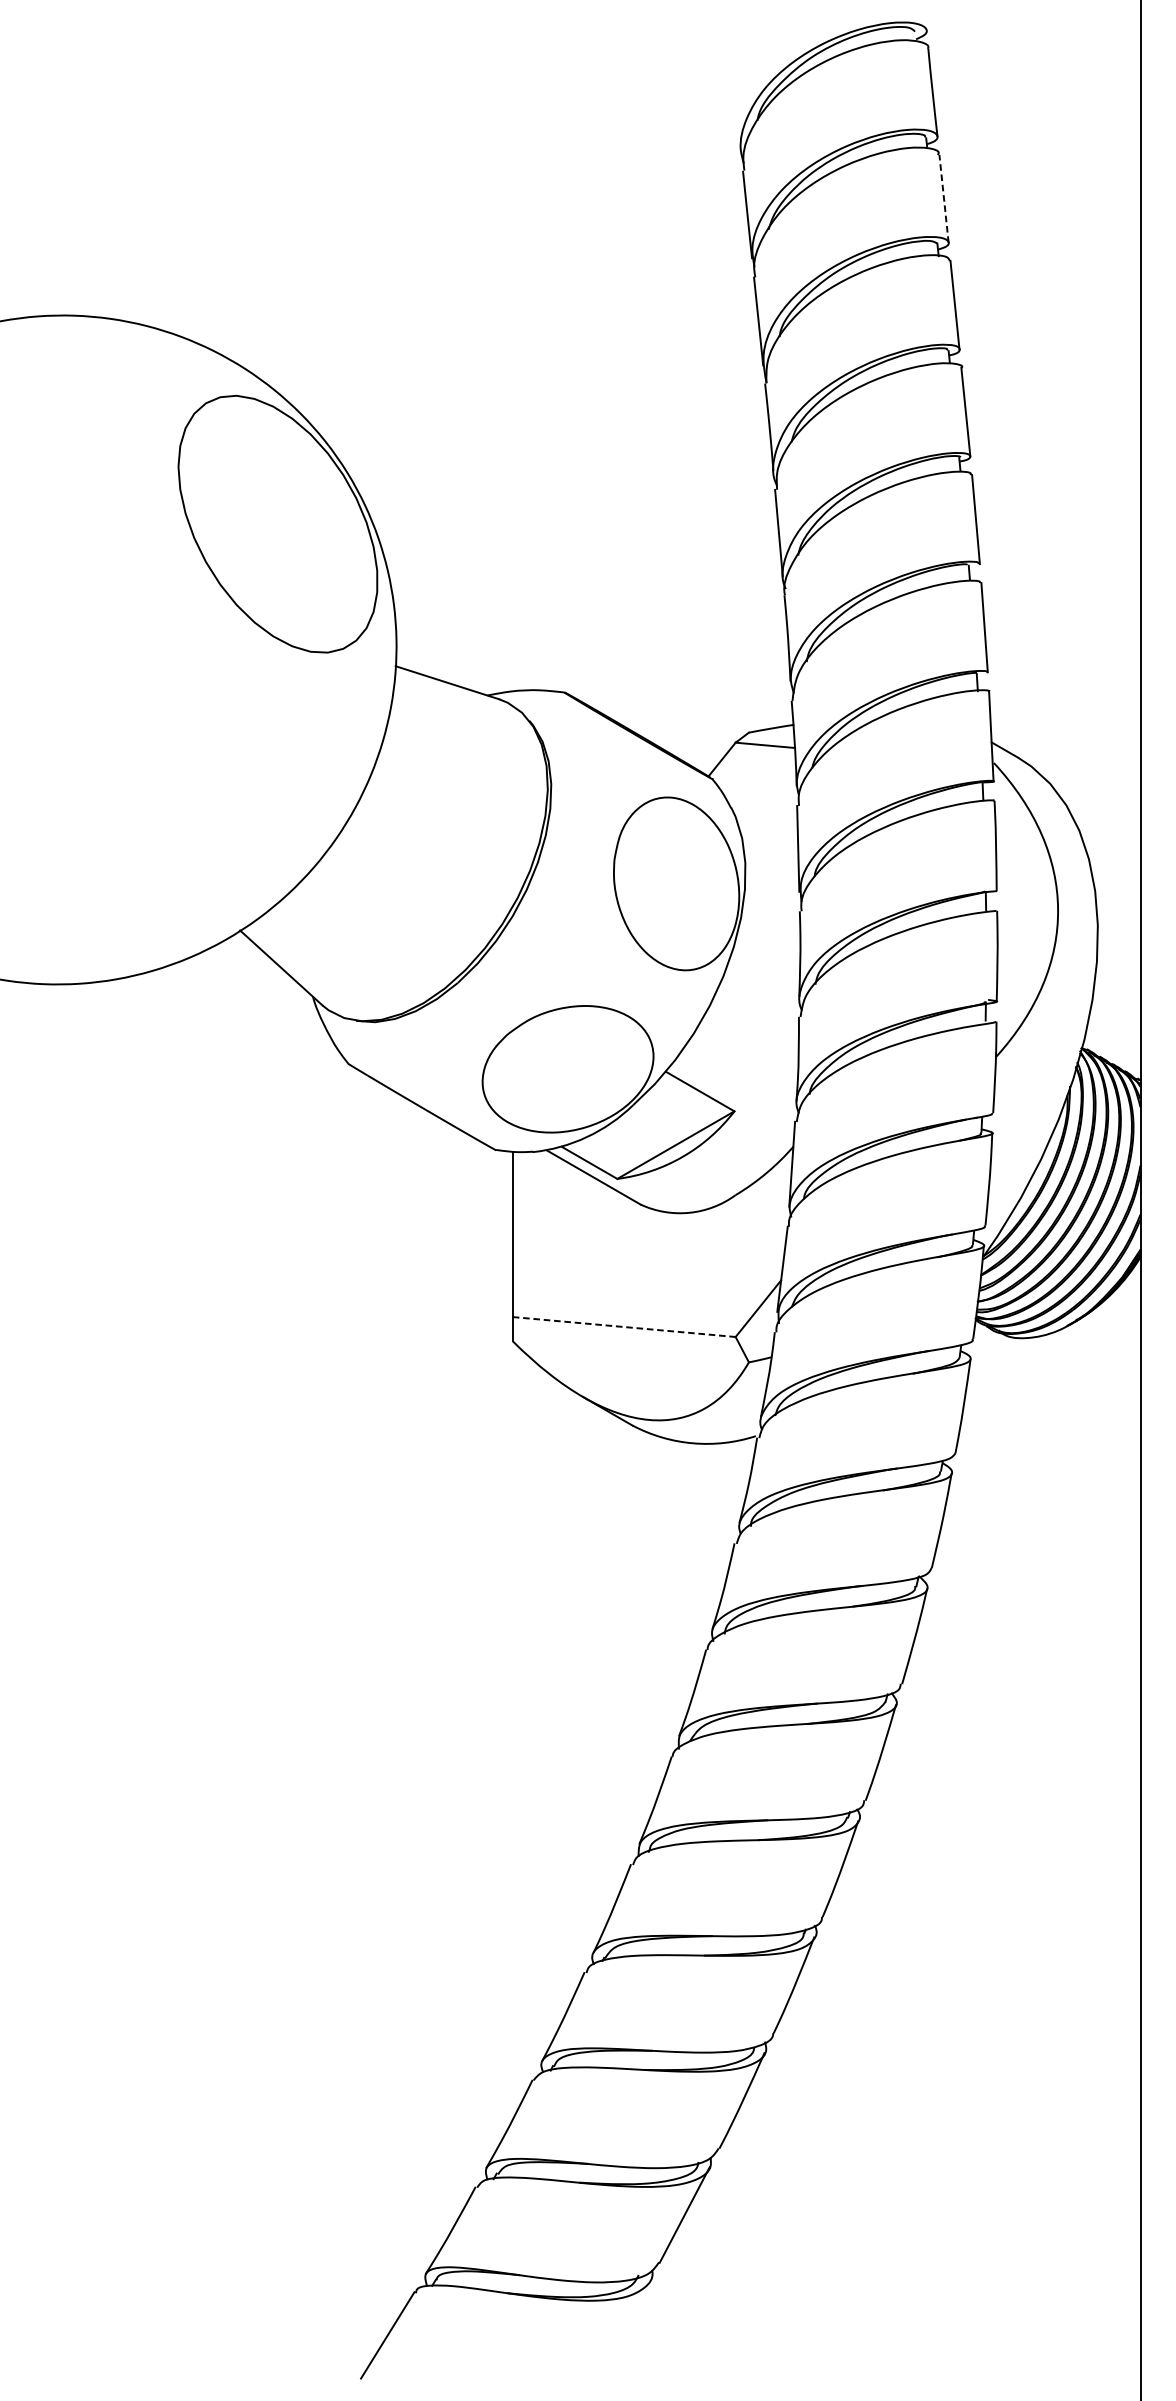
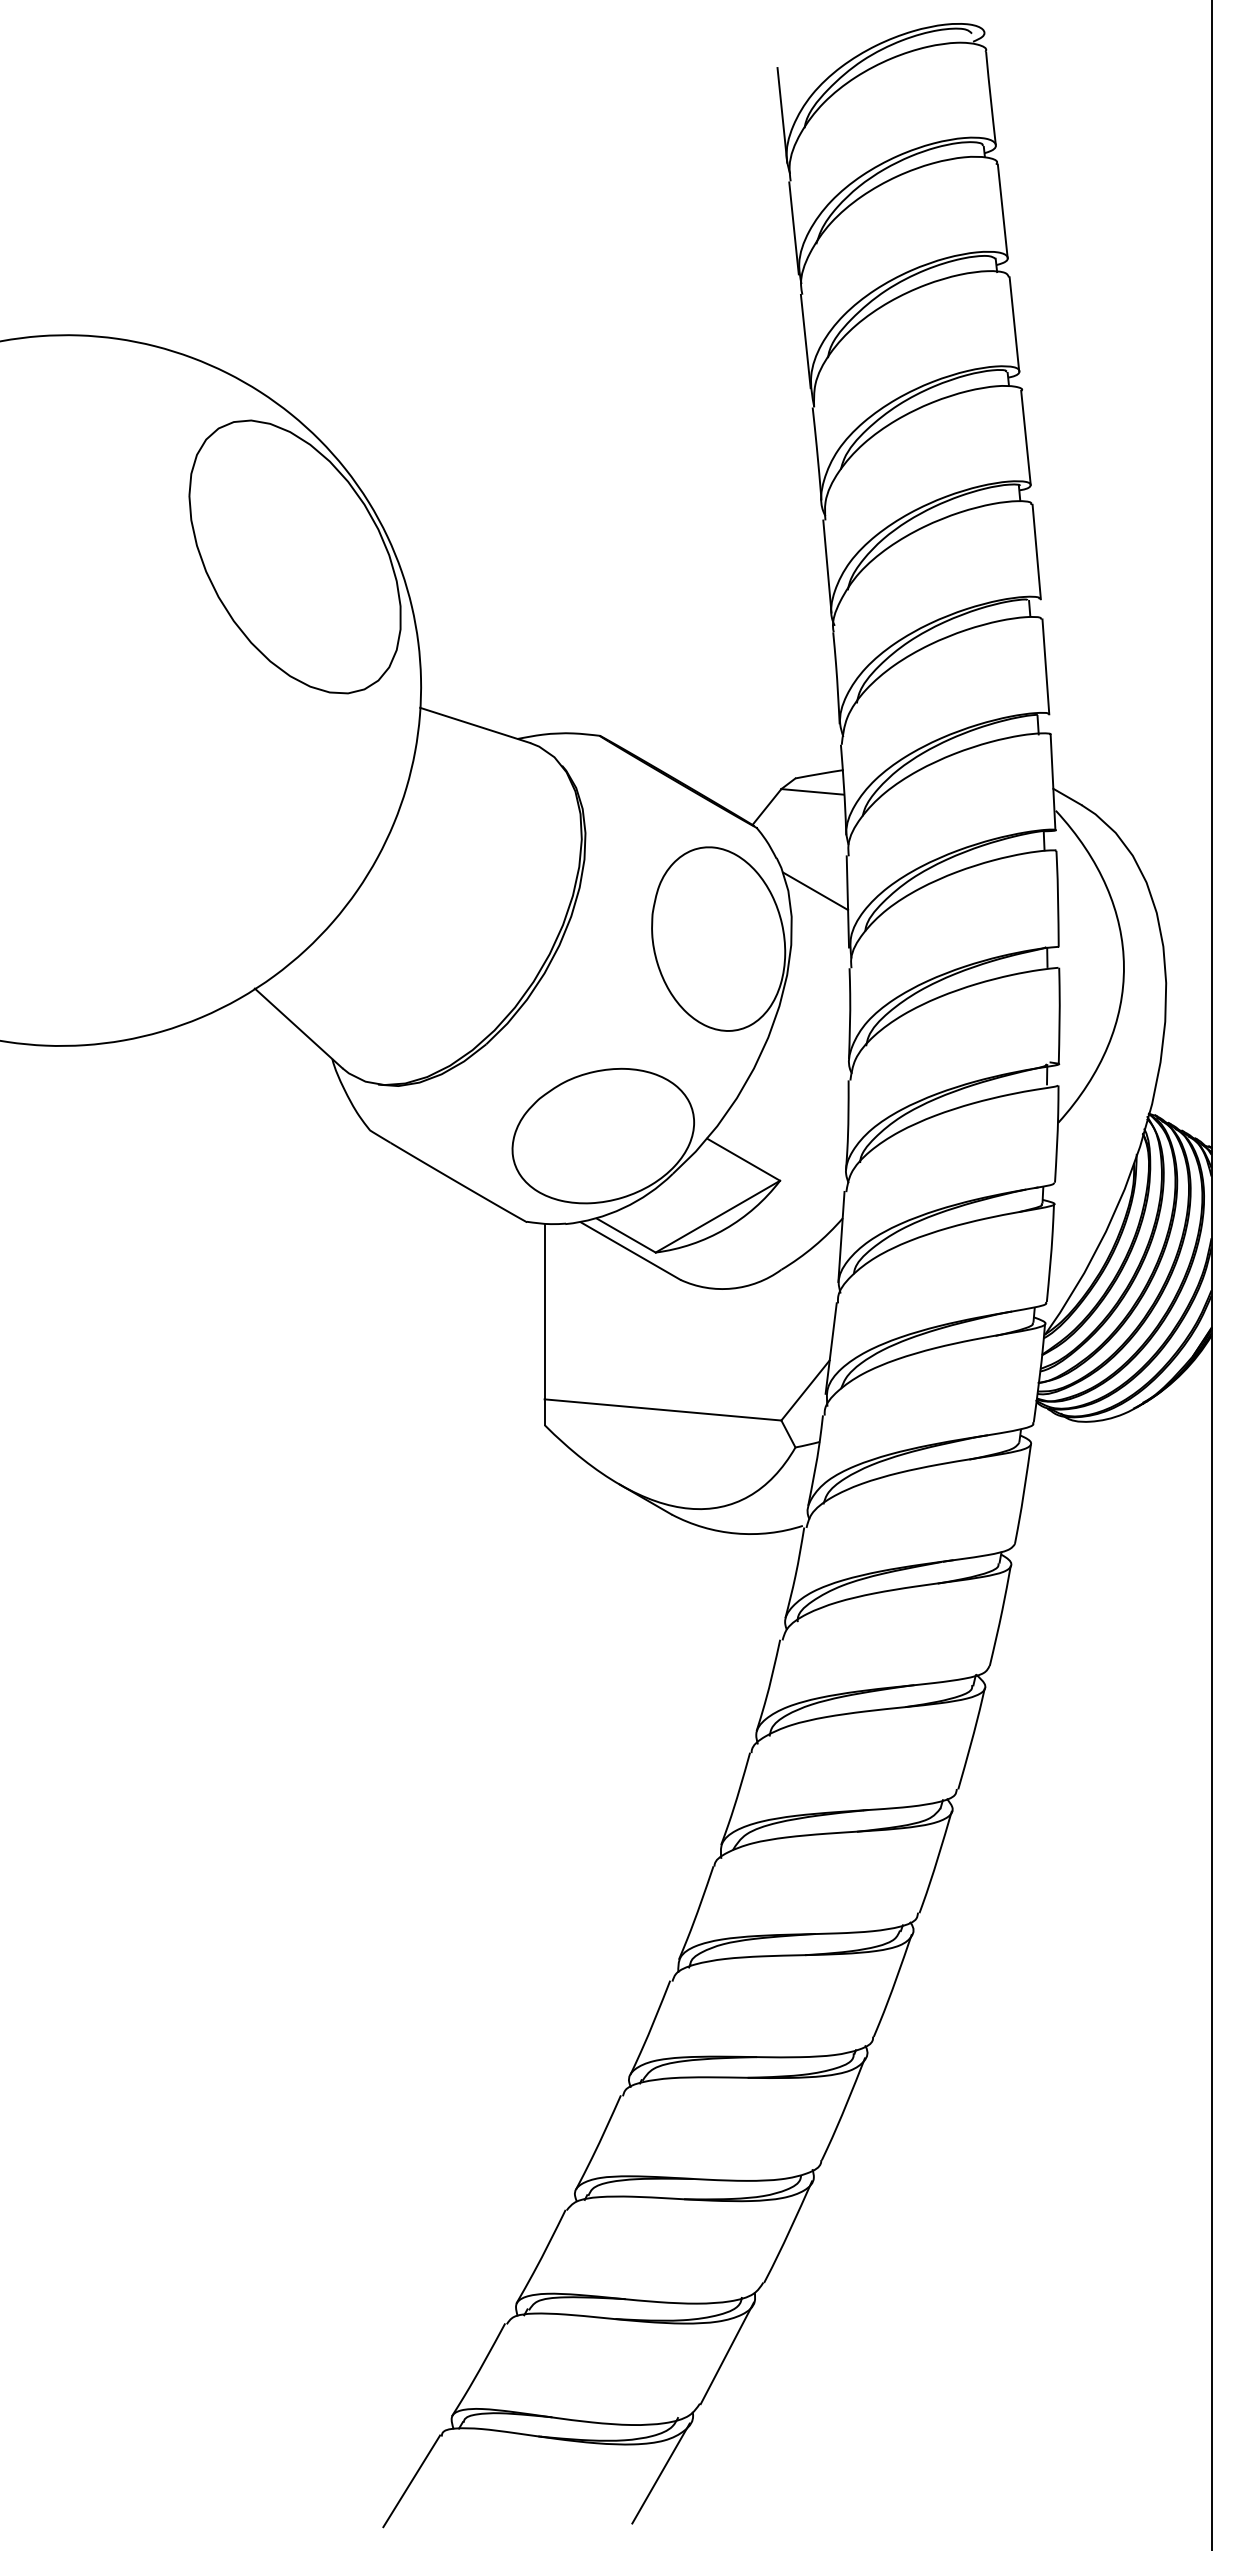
line: (736, 108) -> (782, 115), added
line: (943, 199) -> (1002, 211), dashed -> solid
line: (767, 839) -> (815, 891), added
line: (623, 1326) -> (662, 1409), dashed -> solid
line: (621, 2328) -> (660, 2473), added

